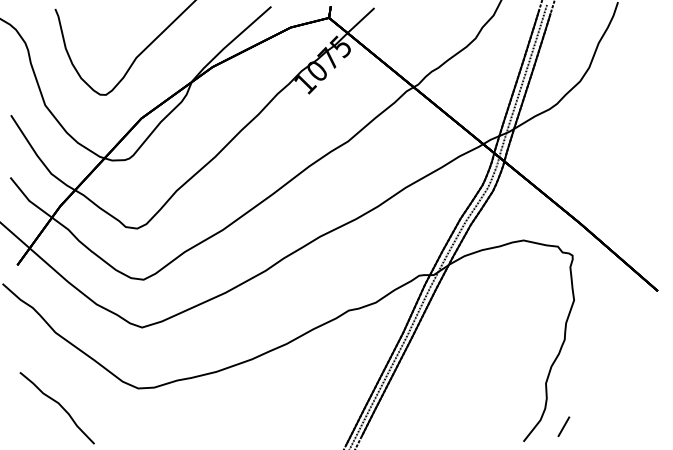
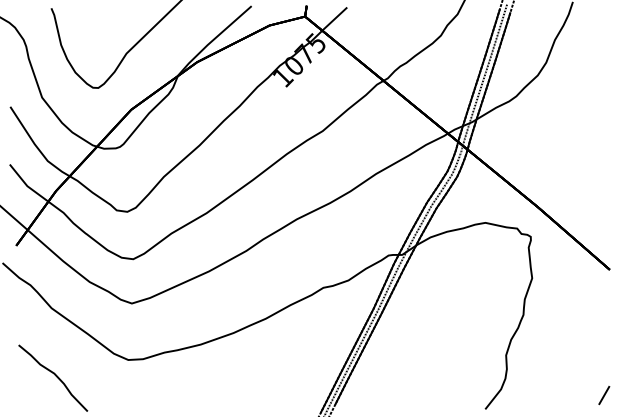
line: (563, 426) -> (603, 395), moved

